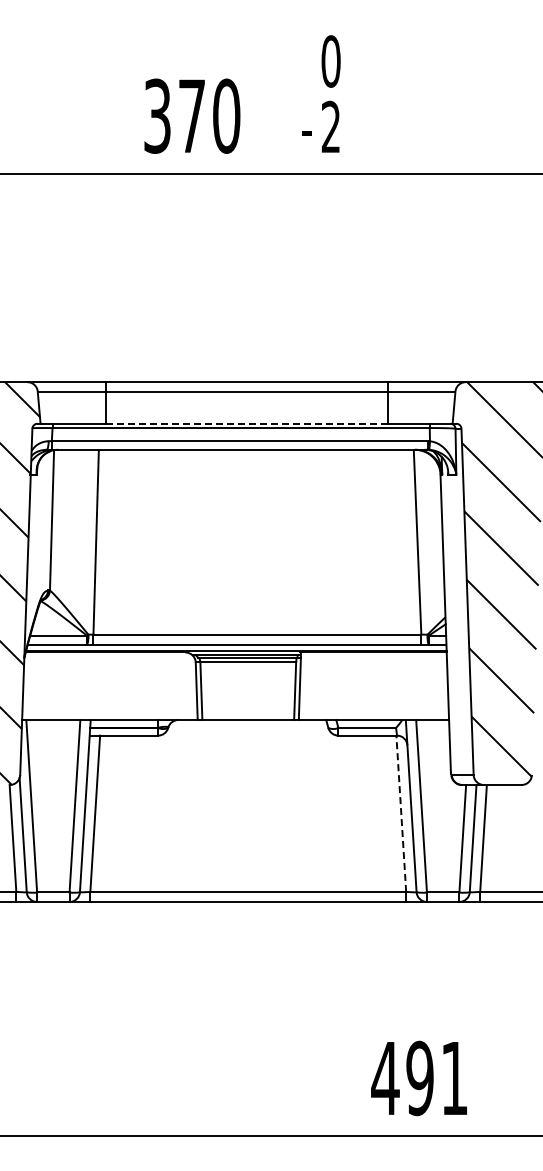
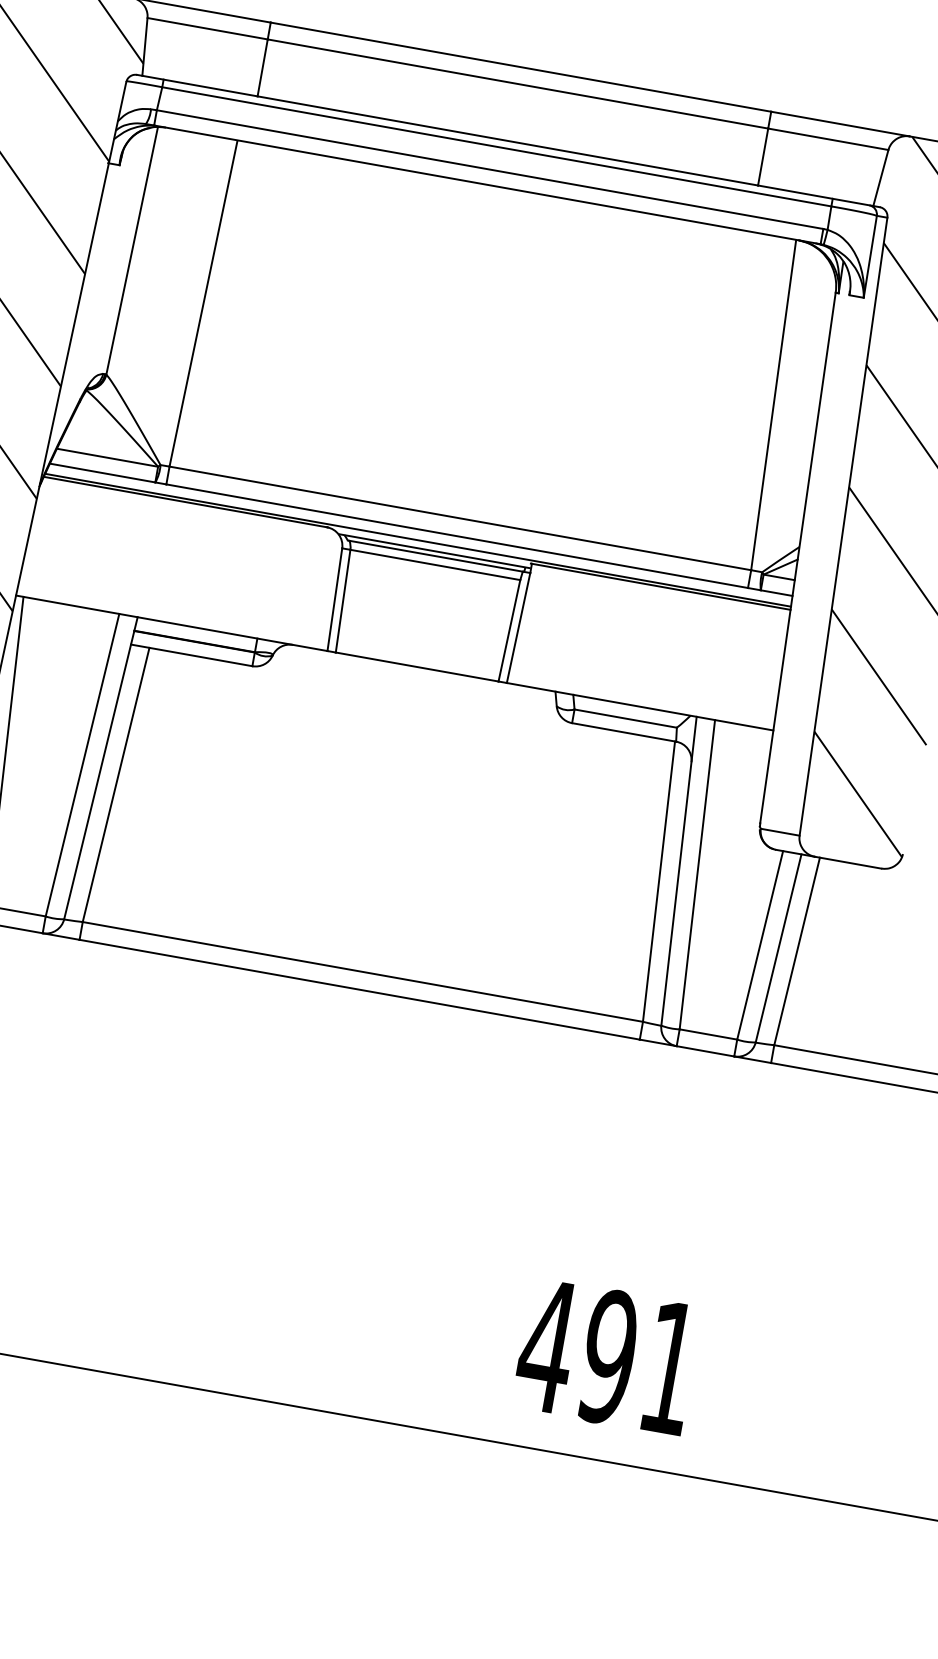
line: (246, 423) -> (507, 140), dashed -> solid
line: (401, 813) -> (659, 881), dashed -> solid

